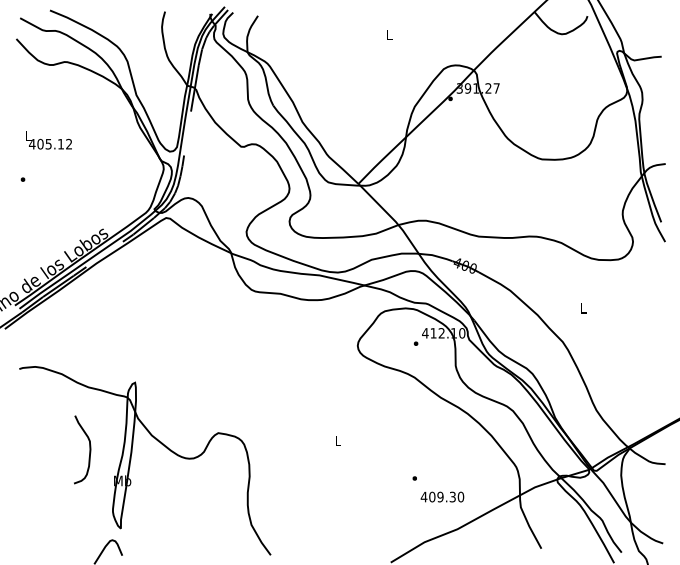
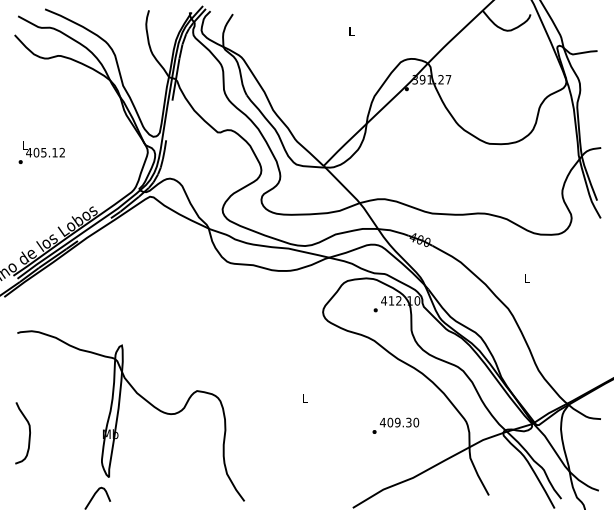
text: (48, 140) -> (43, 149), moved
curve: (89, 449) -> (29, 432), moved
text: (442, 496) -> (399, 422), moved

